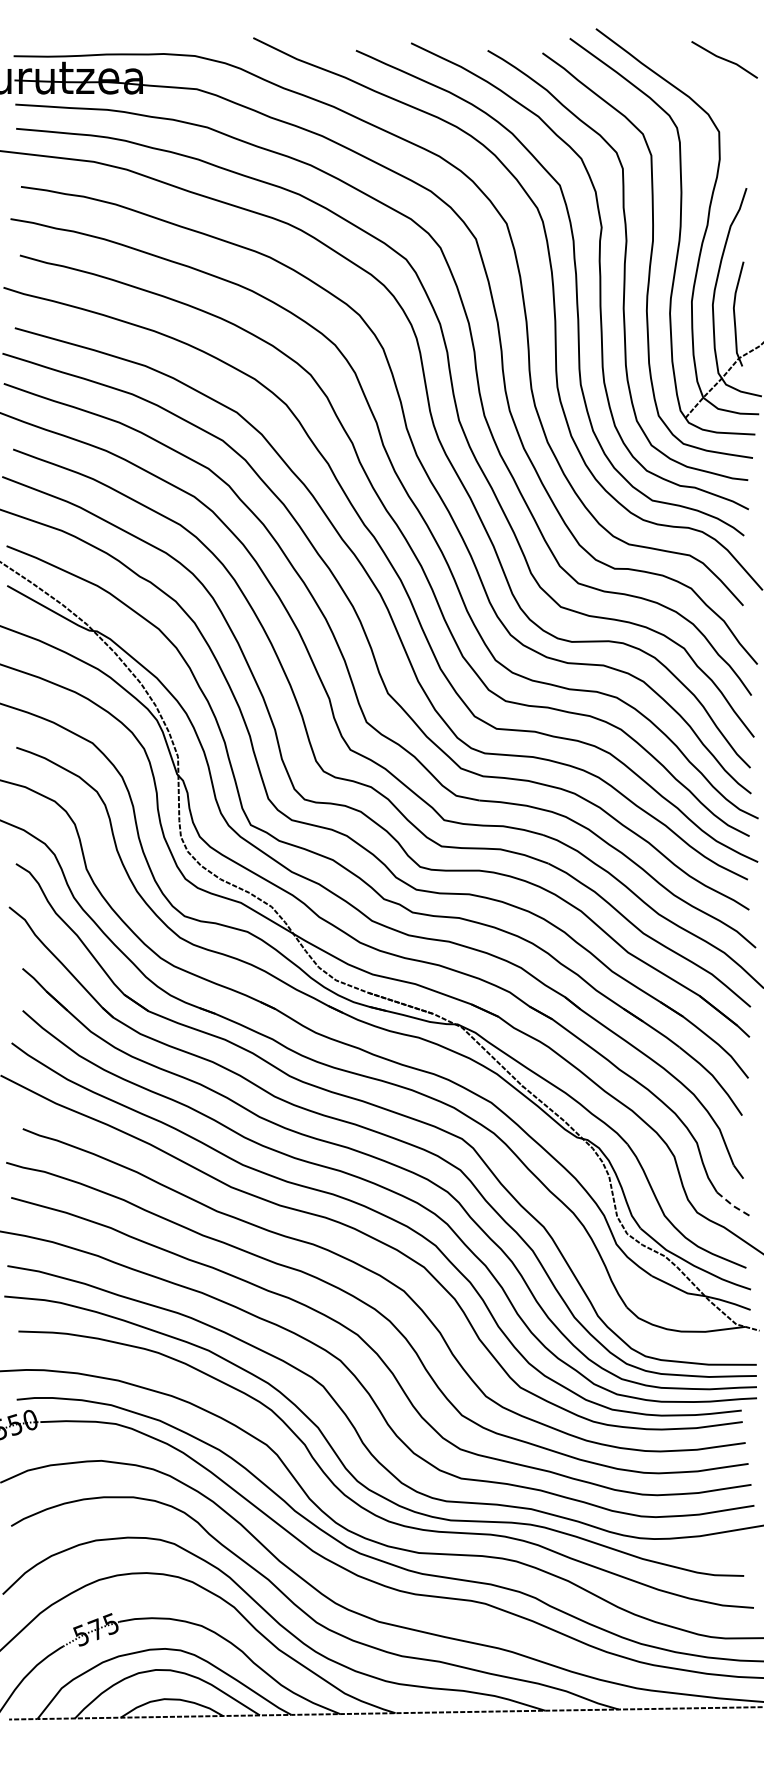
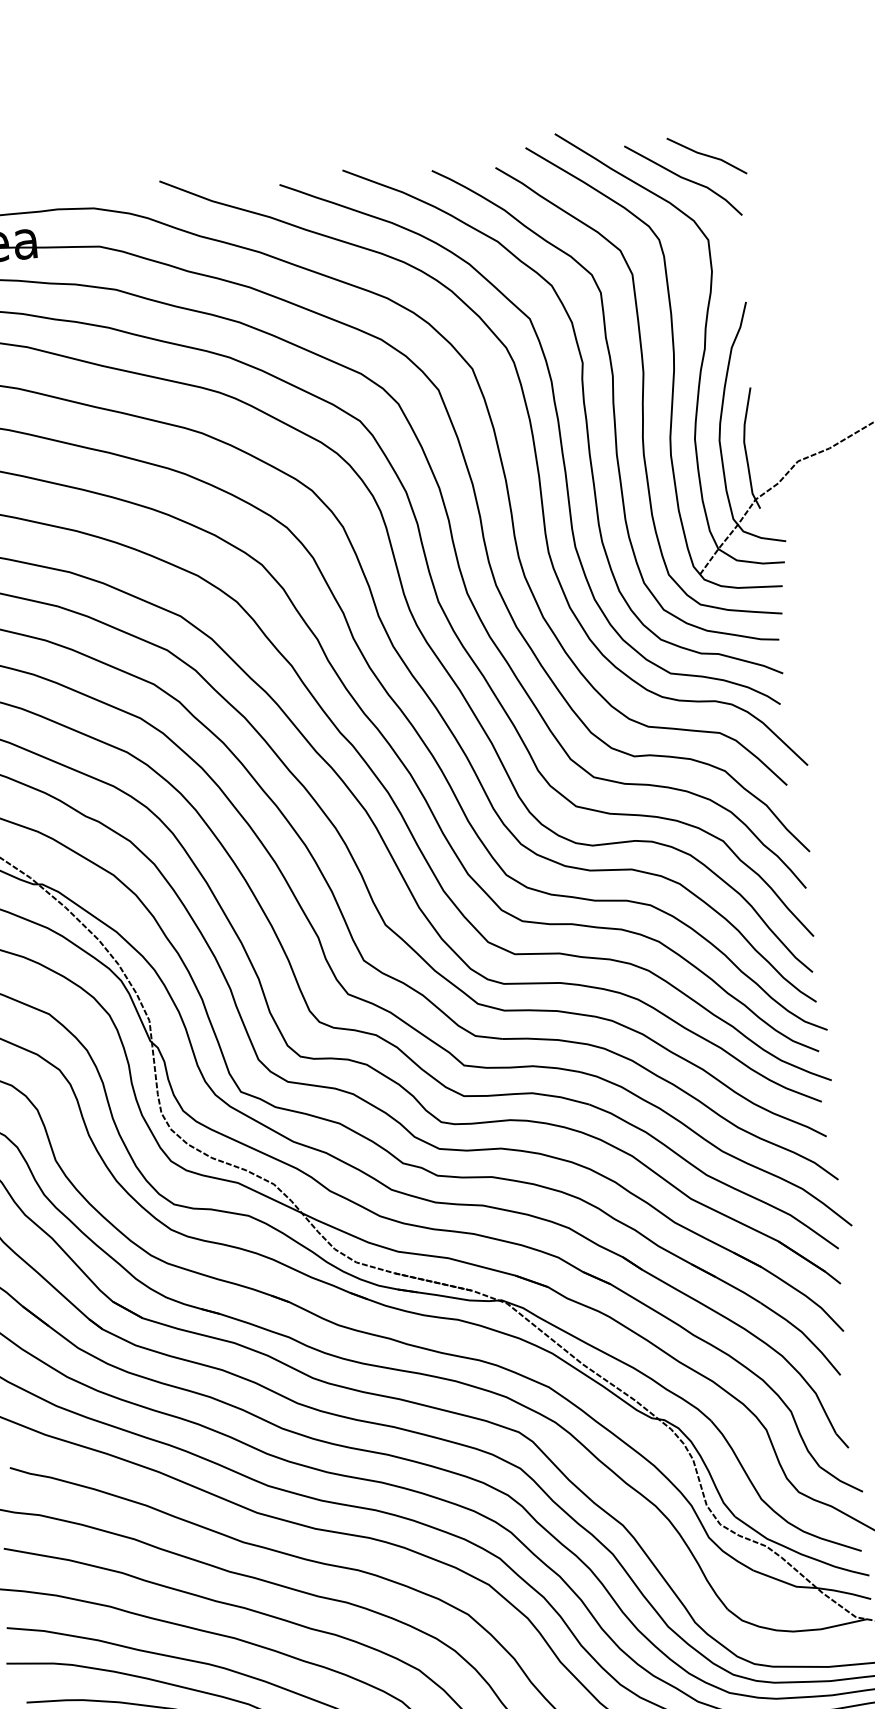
curve: (702, 77) -> (683, 178), added
line: (733, 1206) -> (840, 1481), dashed -> solid

